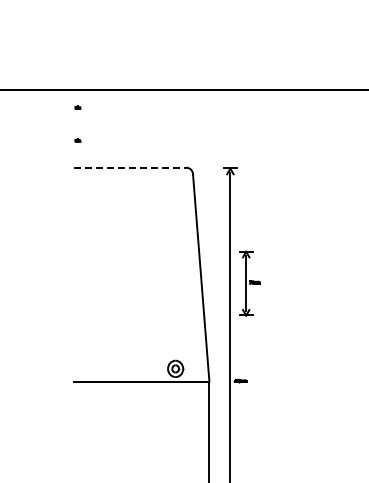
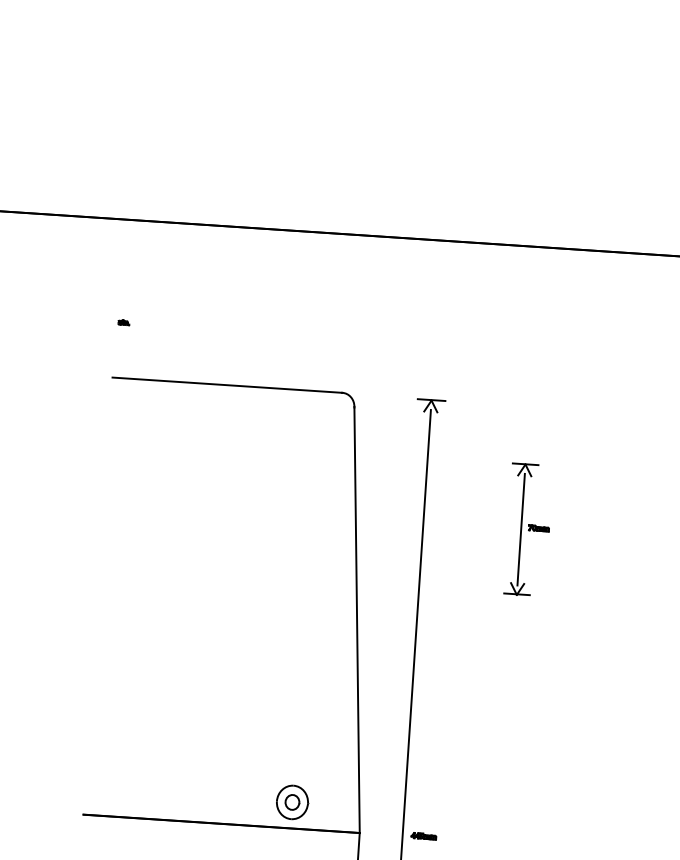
part: (77, 107) -> (127, 254), removed
line: (130, 167) -> (227, 384), dashed -> solid
part: (249, 283) -> (527, 529), moved

